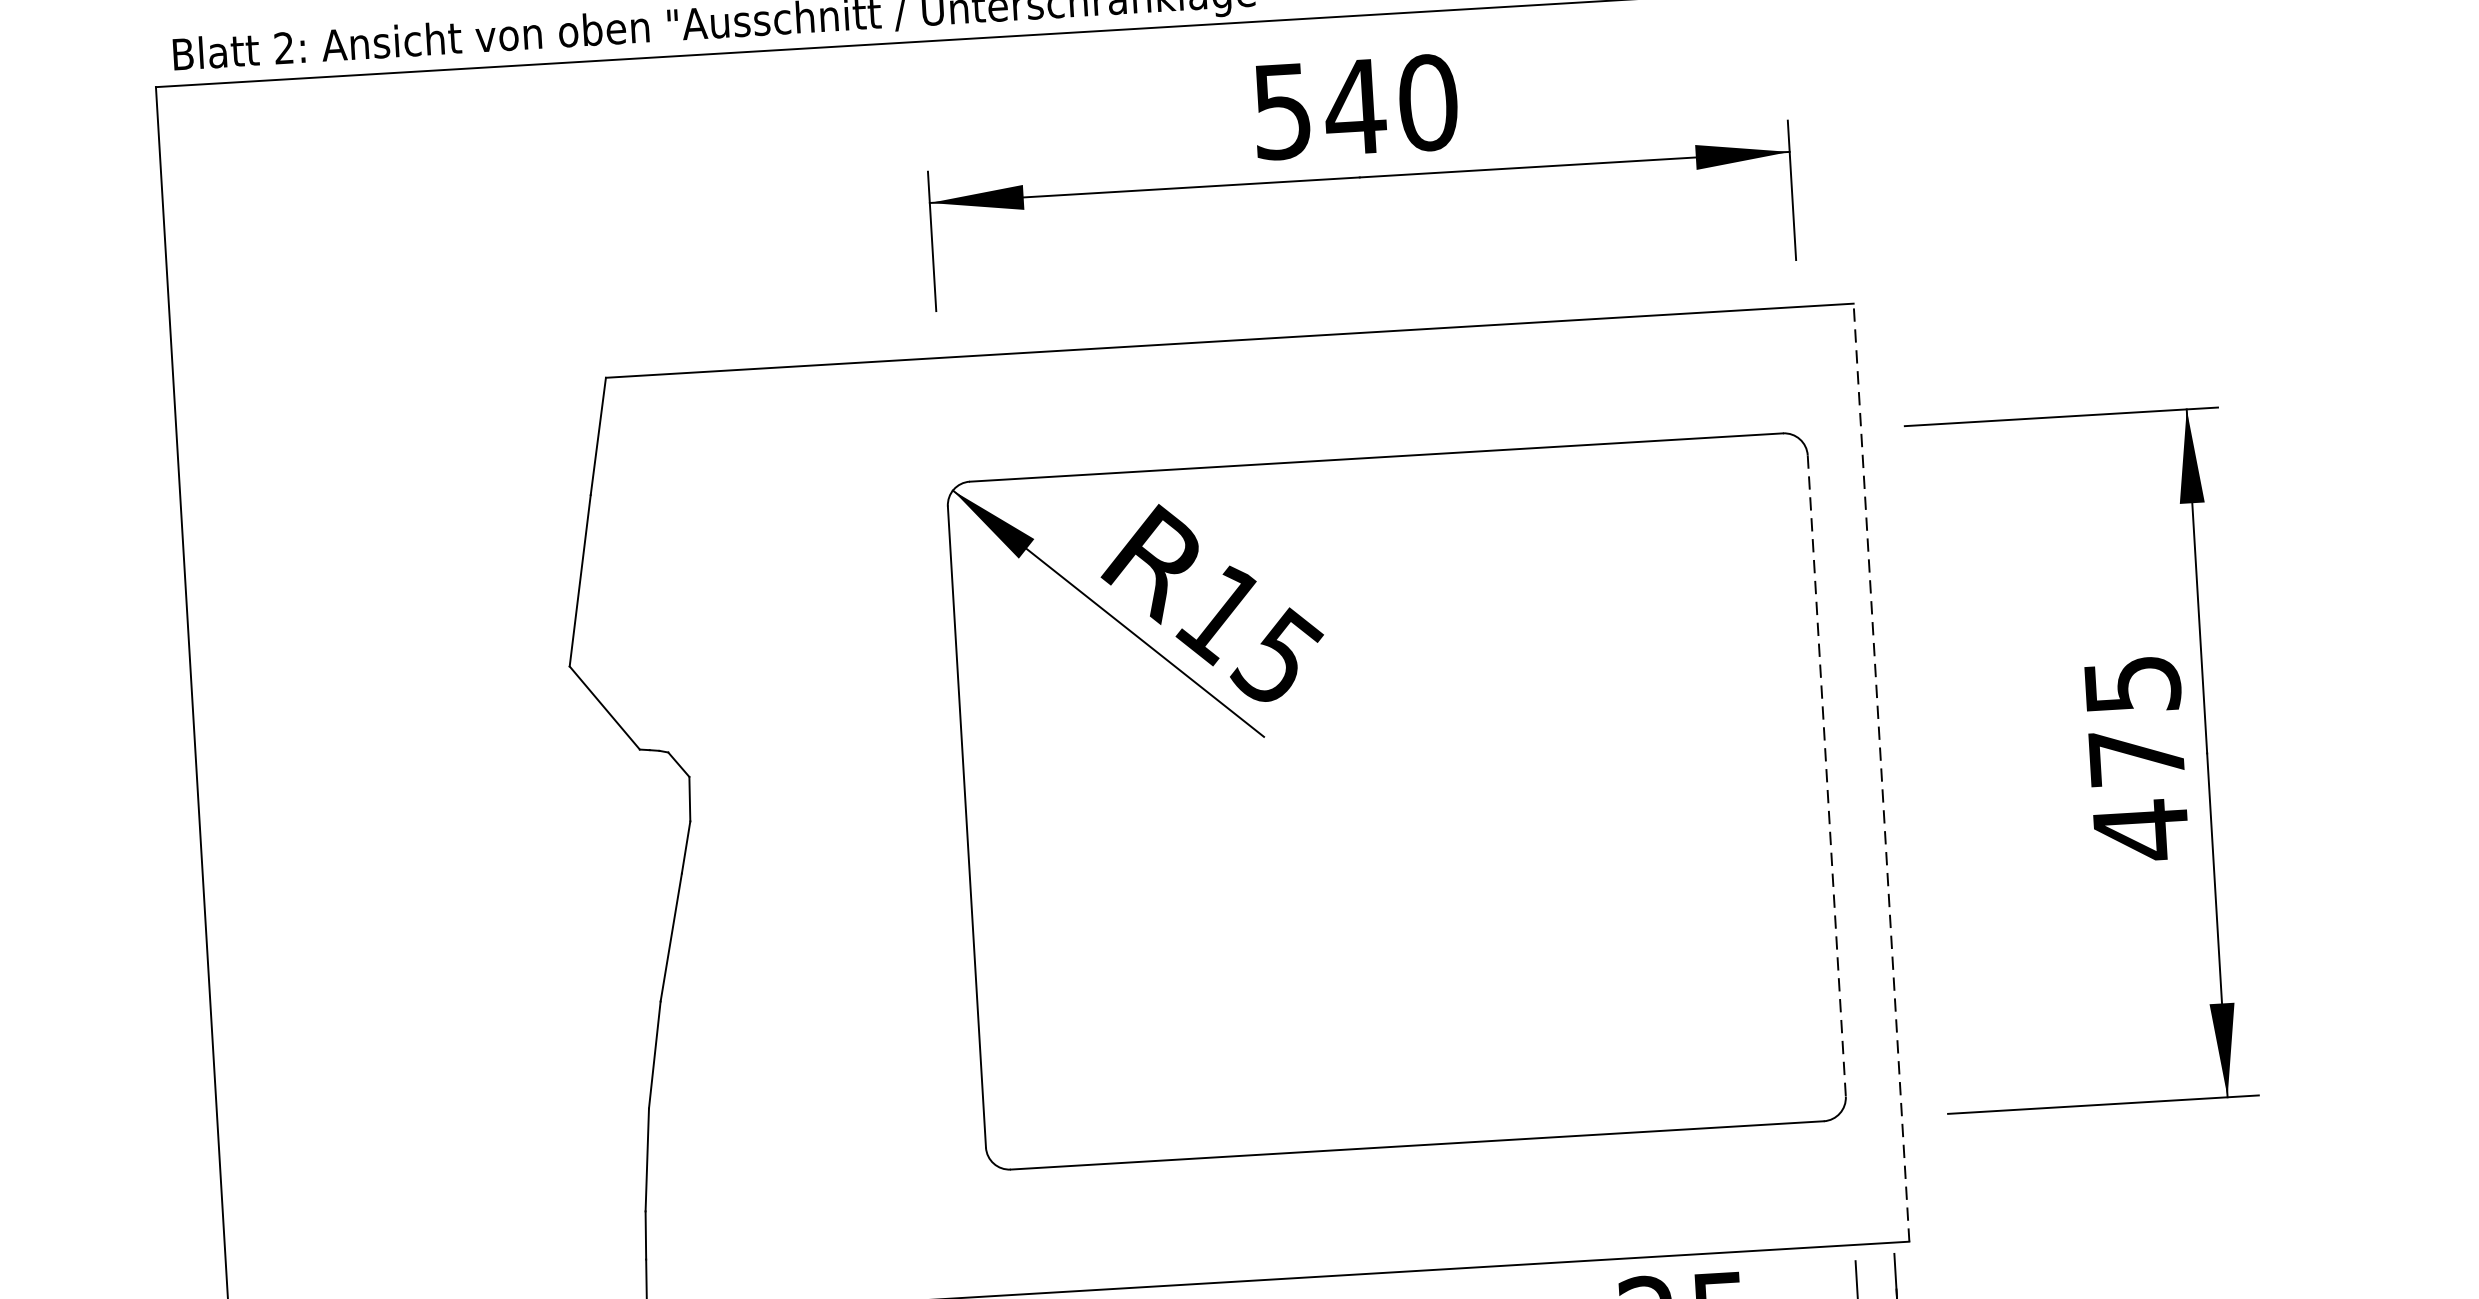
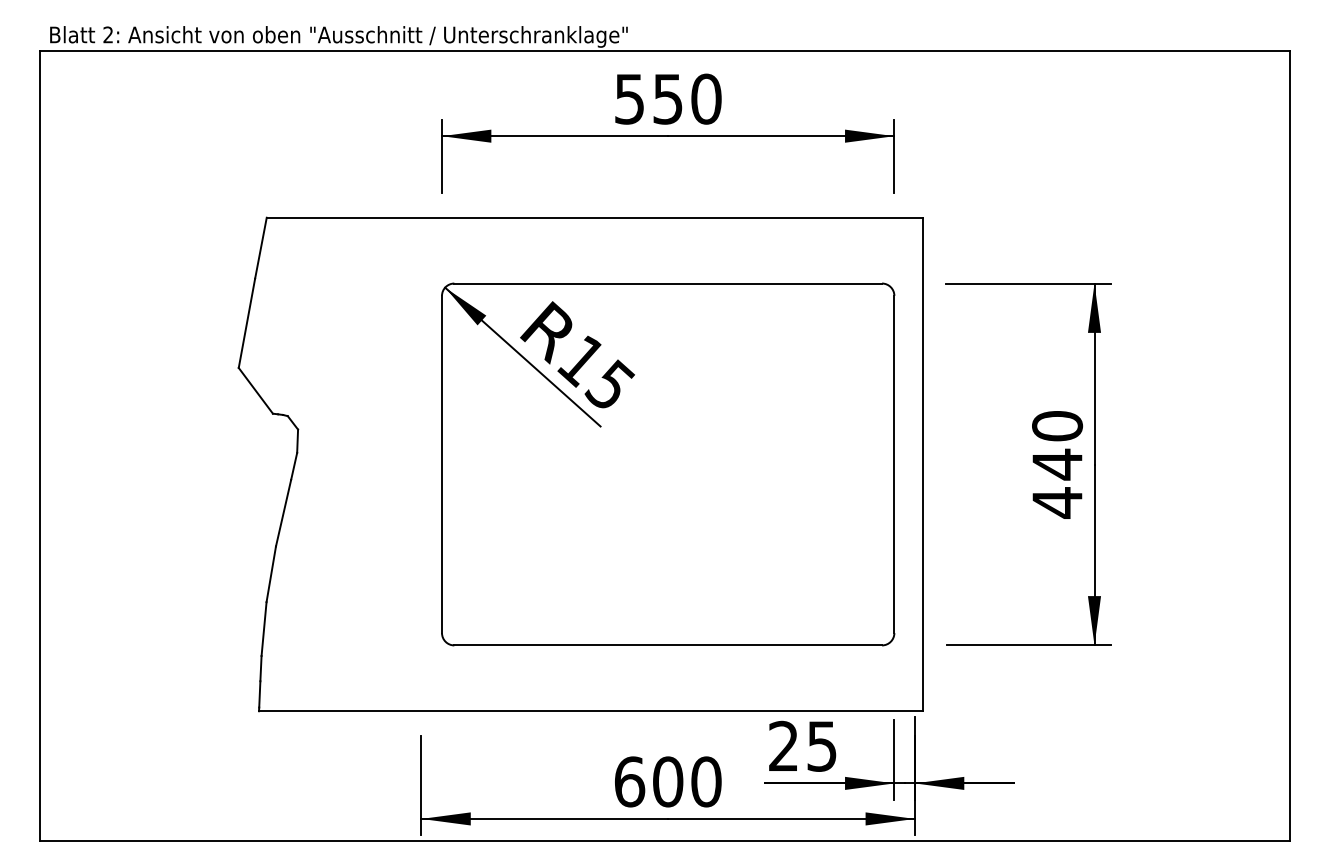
text: (1354, 107) -> (667, 99), 540 -> 550
text: (2134, 721) -> (1057, 445), 475 -> 440
line: (1882, 772) -> (923, 464), dashed -> solid
line: (1826, 775) -> (894, 464), dashed -> solid

